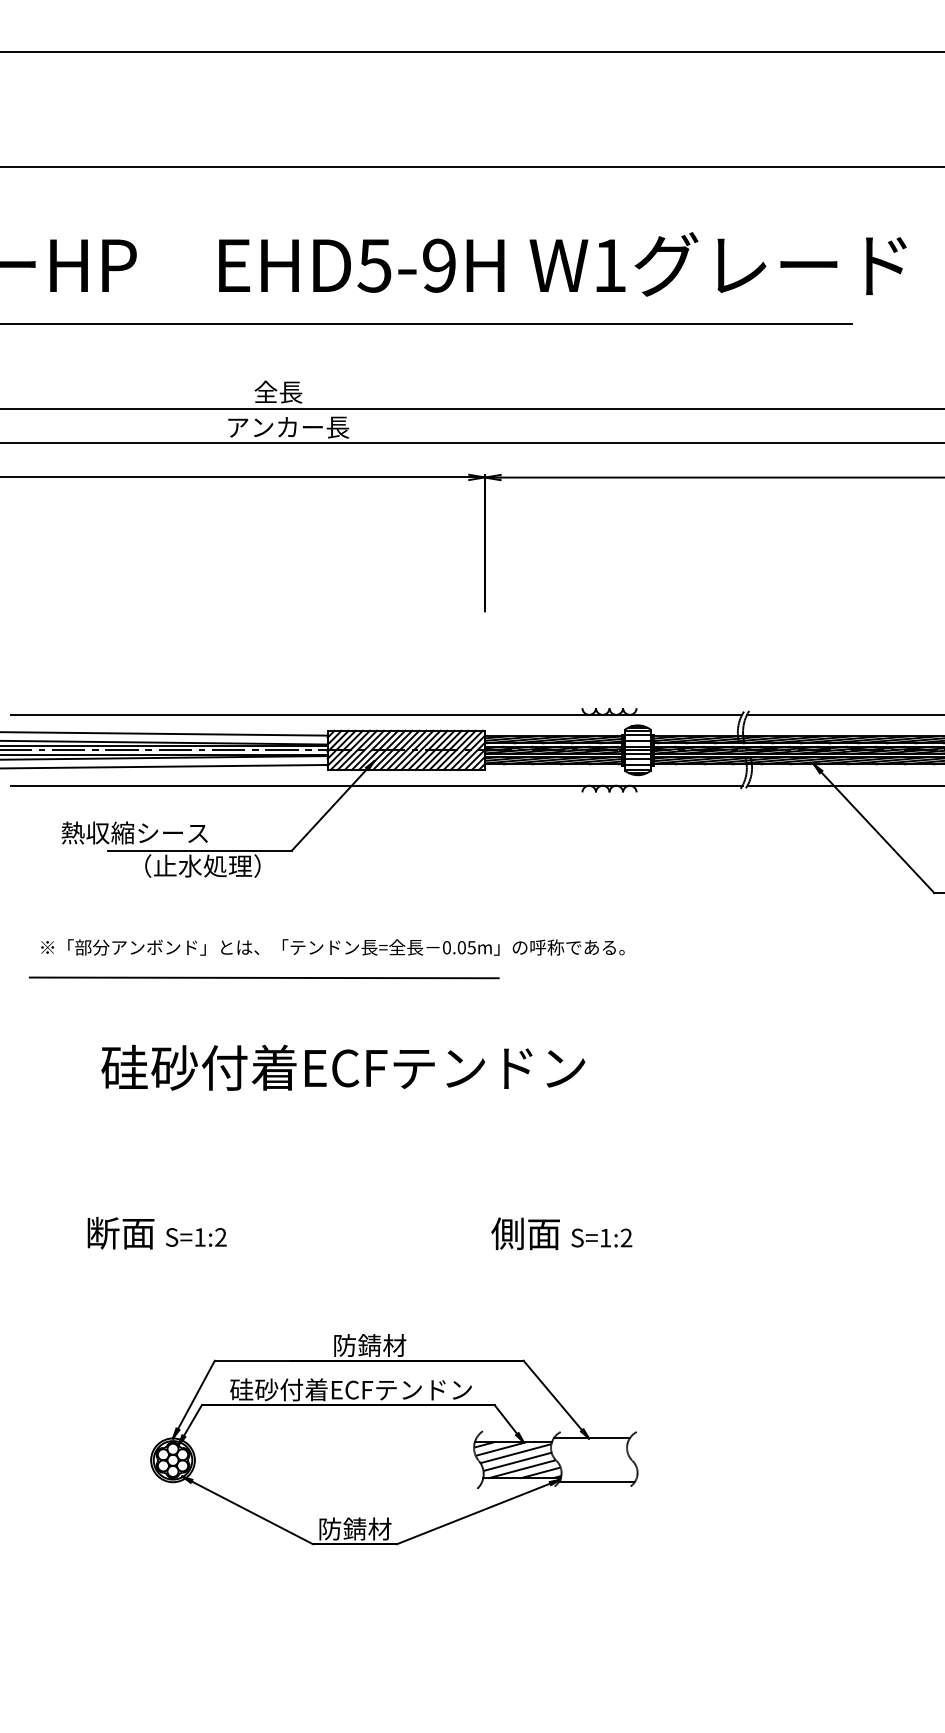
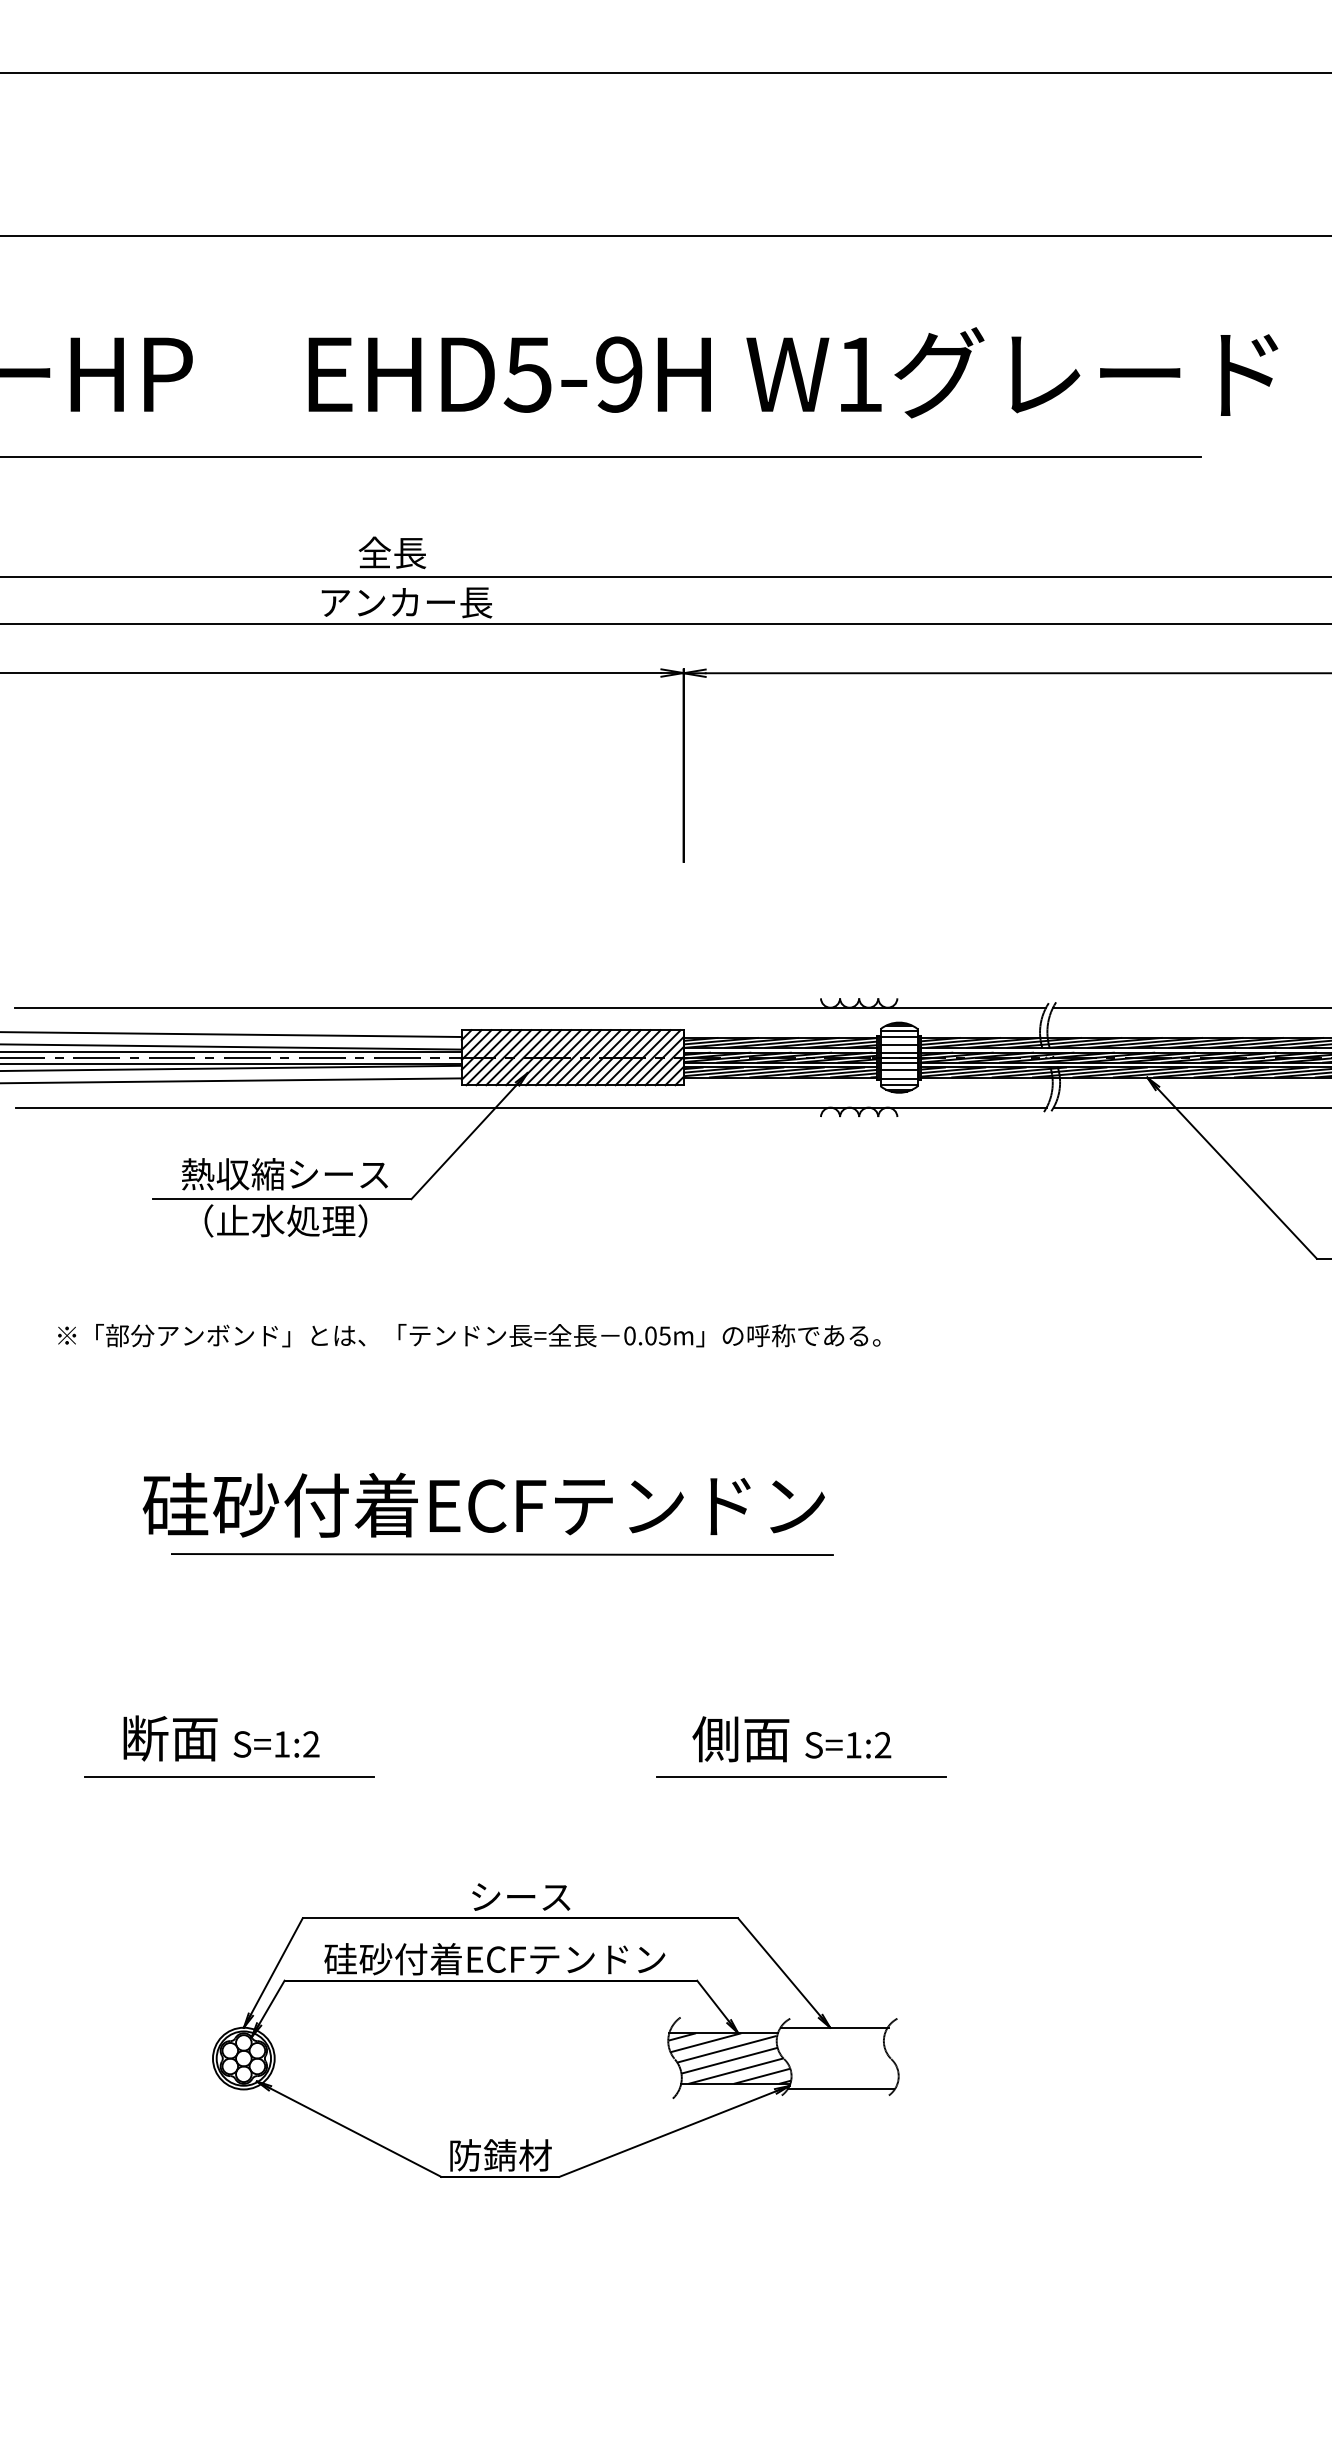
text: (134, 833) -> (284, 1174), moved
line: (264, 977) -> (502, 1554), moved
line: (162, 1260) -> (229, 1777), added
line: (567, 1260) -> (800, 1777), added
text: (369, 1345) -> (521, 1896), 防錆材 -> シース

